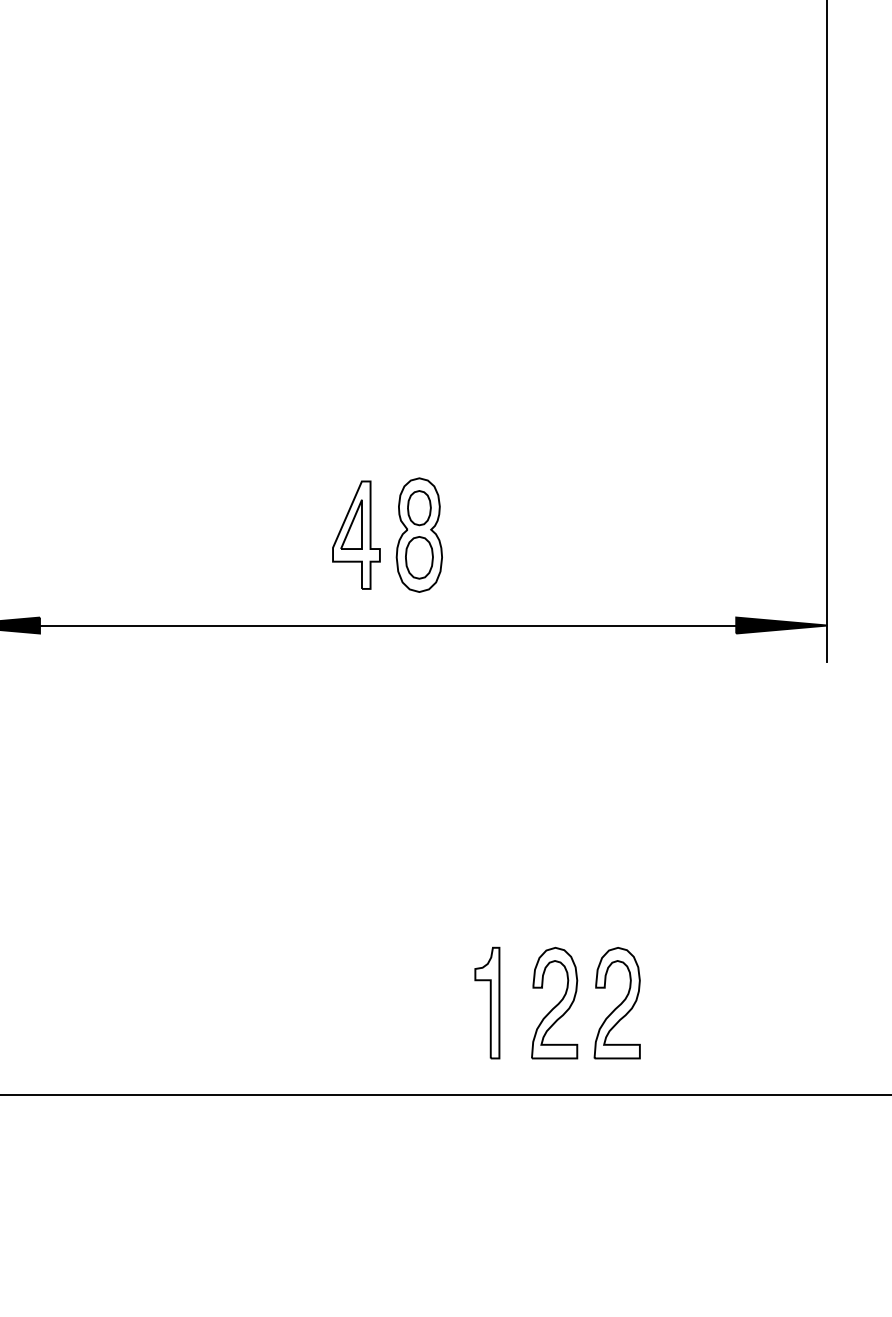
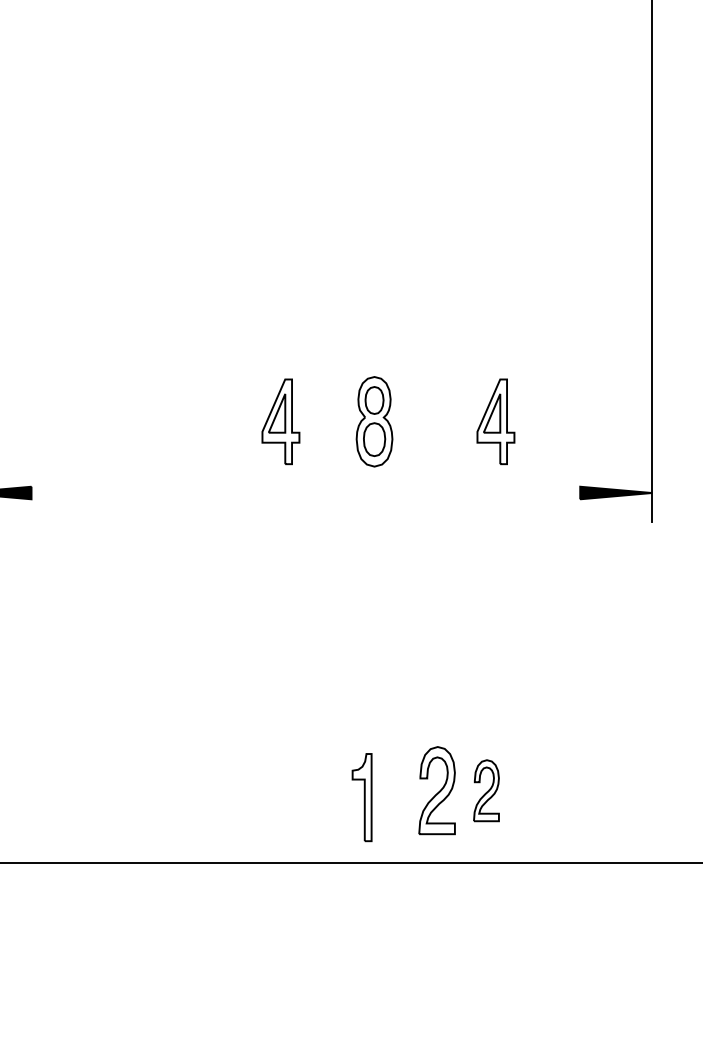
part: (419, 534) -> (374, 421), moved
part: (628, 534) -> (495, 421), added
line: (387, 626) -> (305, 493), removed
part: (486, 1003) -> (361, 797), moved
part: (617, 1003) -> (486, 790), size x0.7

